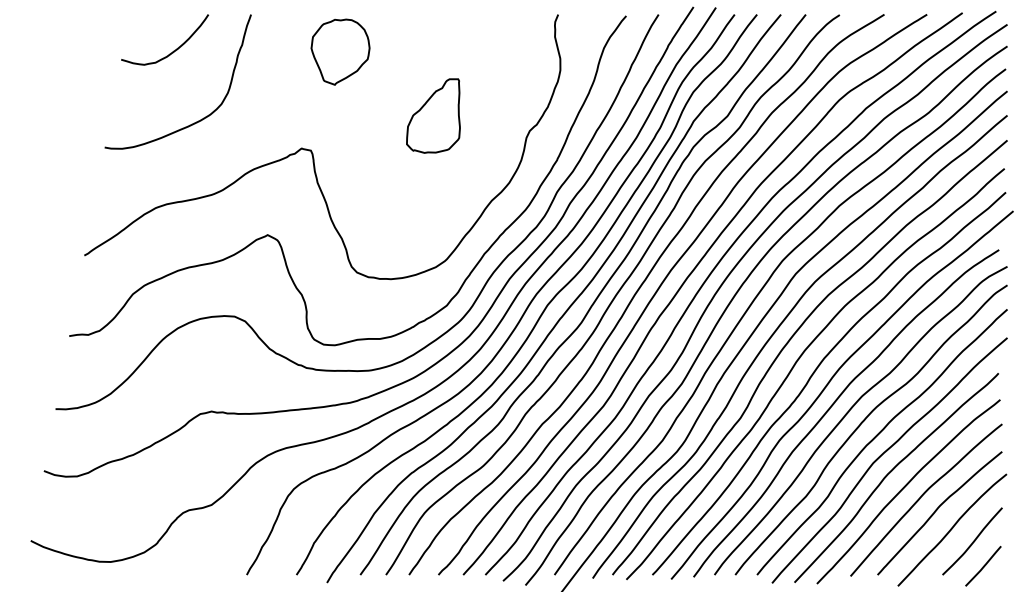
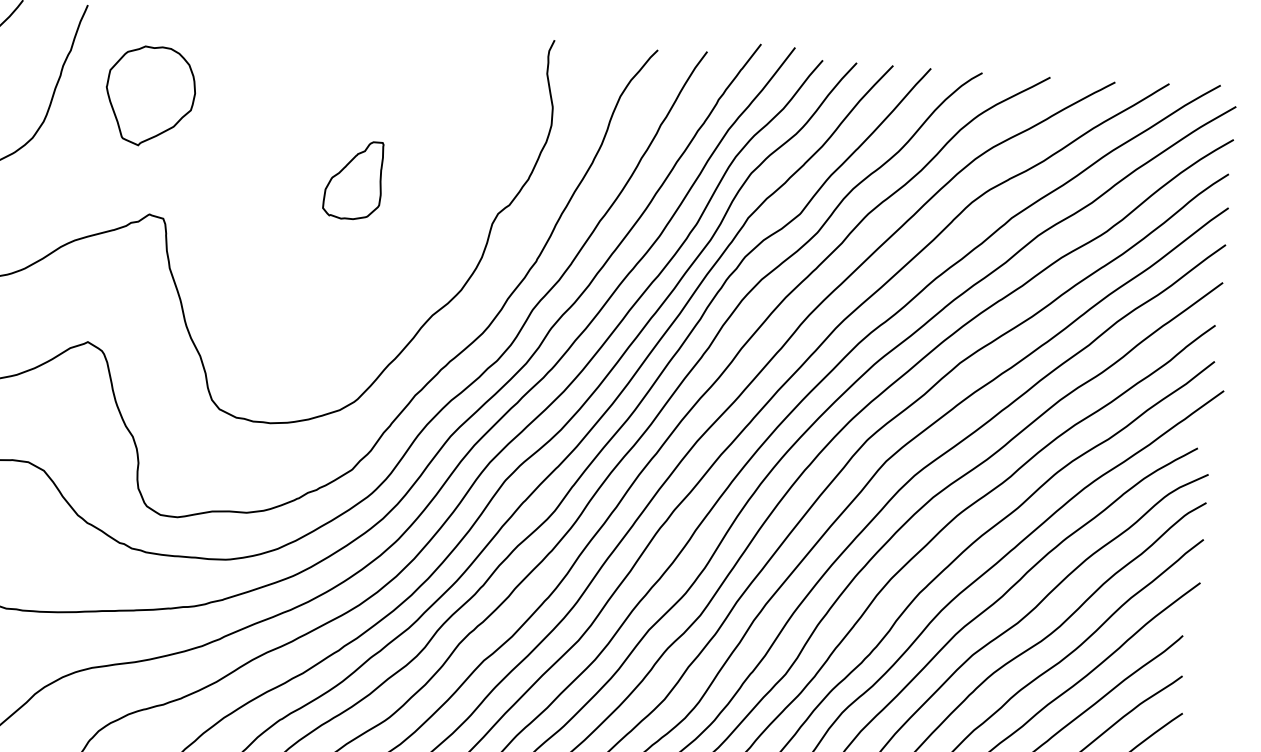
part: (340, 51) -> (150, 95), moved
part: (433, 115) -> (353, 179), size x0.7

